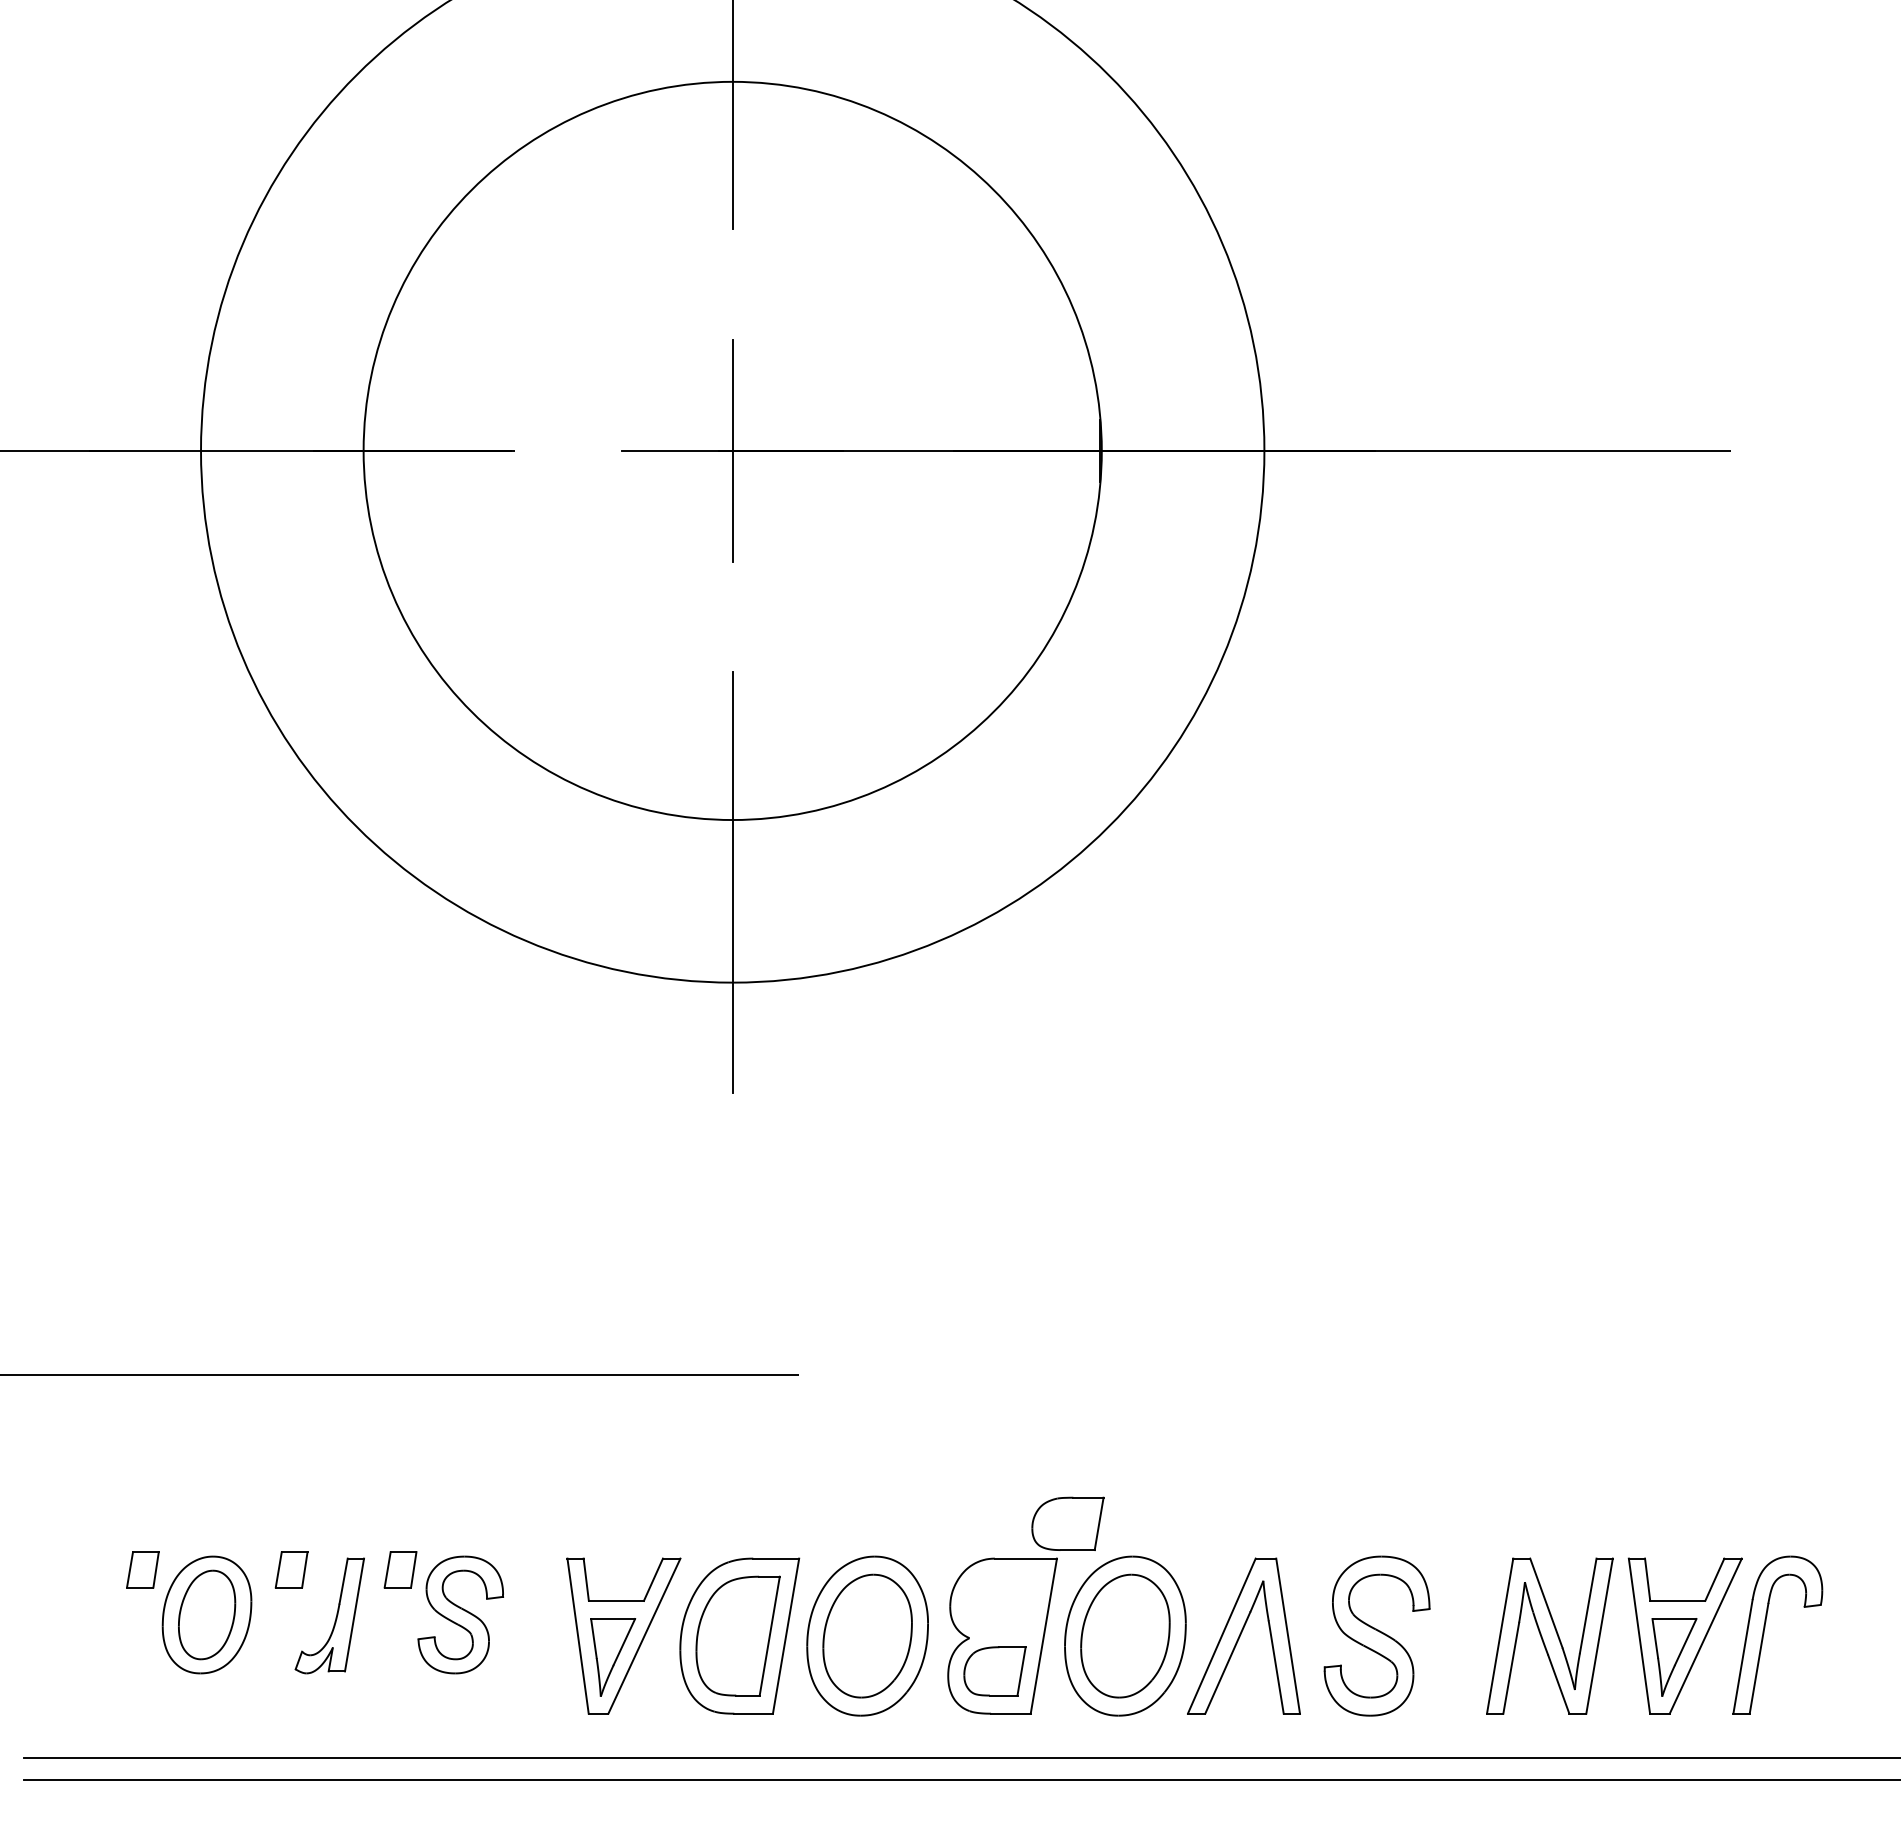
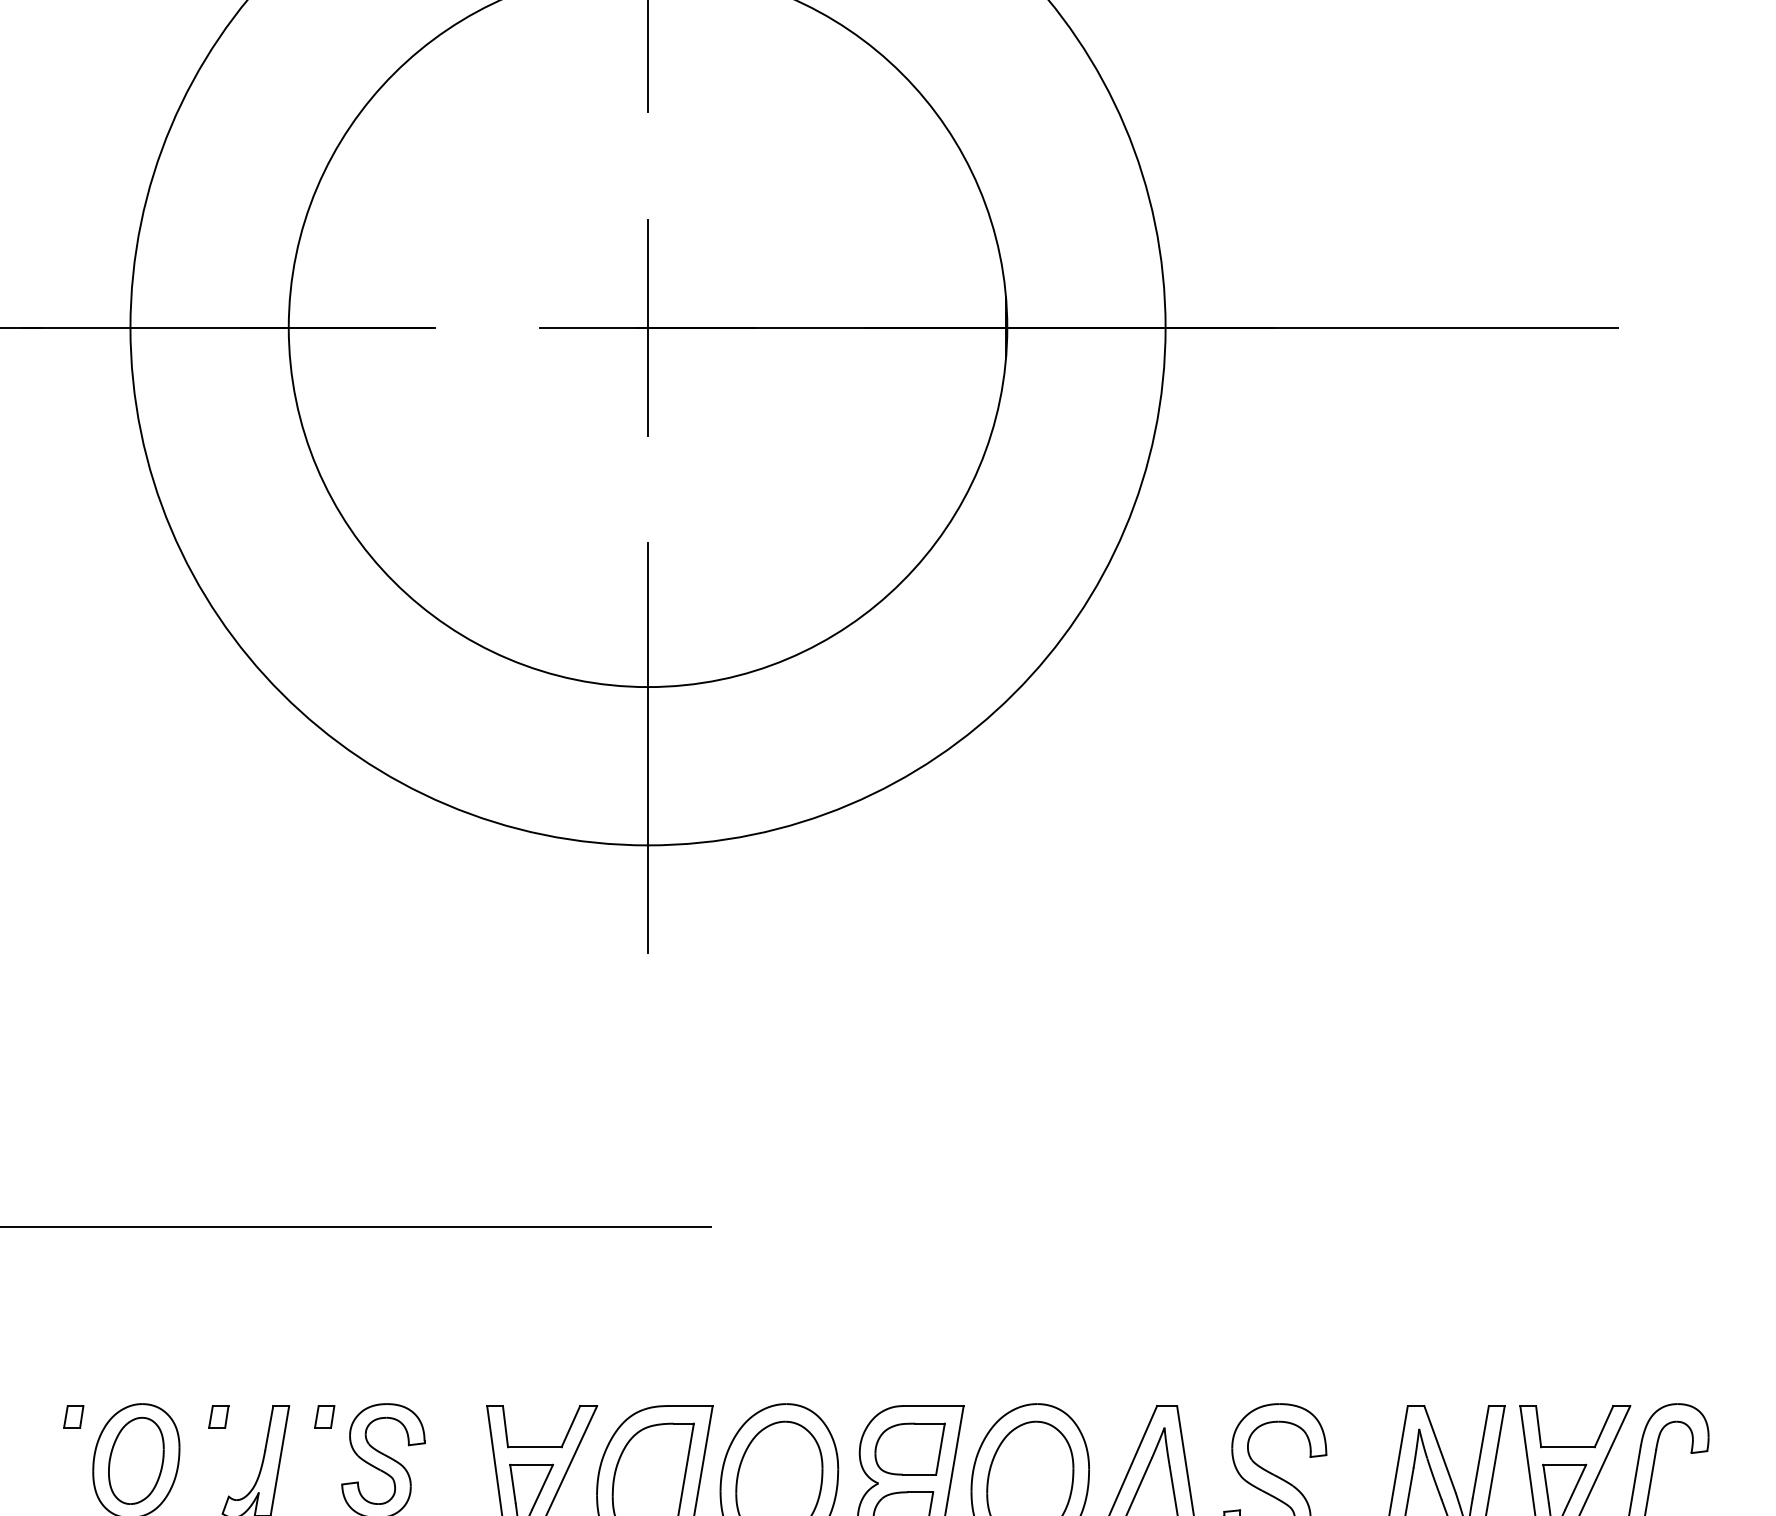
part: (1067, 1523) -> (909, 1448), moved
part: (142, 1569) -> (73, 1416), size x0.62
part: (291, 1569) -> (218, 1416), size x0.62
part: (400, 1569) -> (324, 1416), size x0.62

